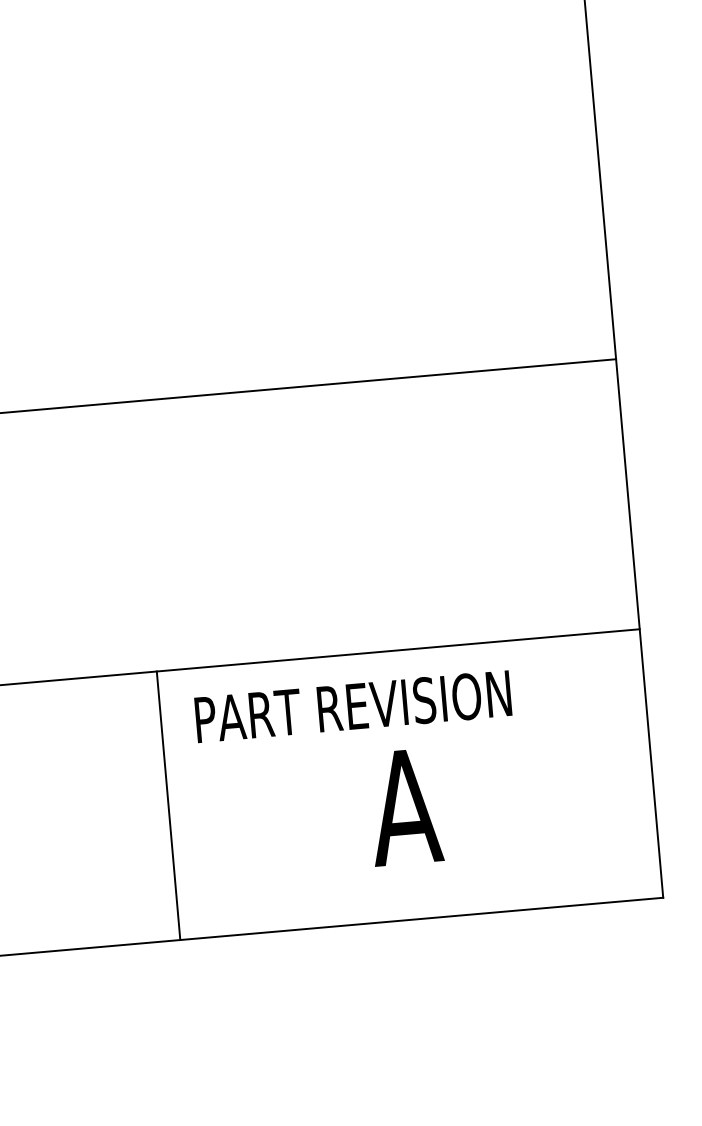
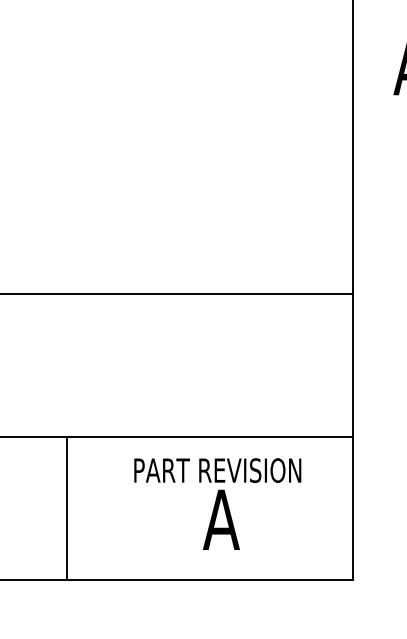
text: (352, 706) -> (217, 470), moved
line: (167, 804) -> (66, 507), moved

